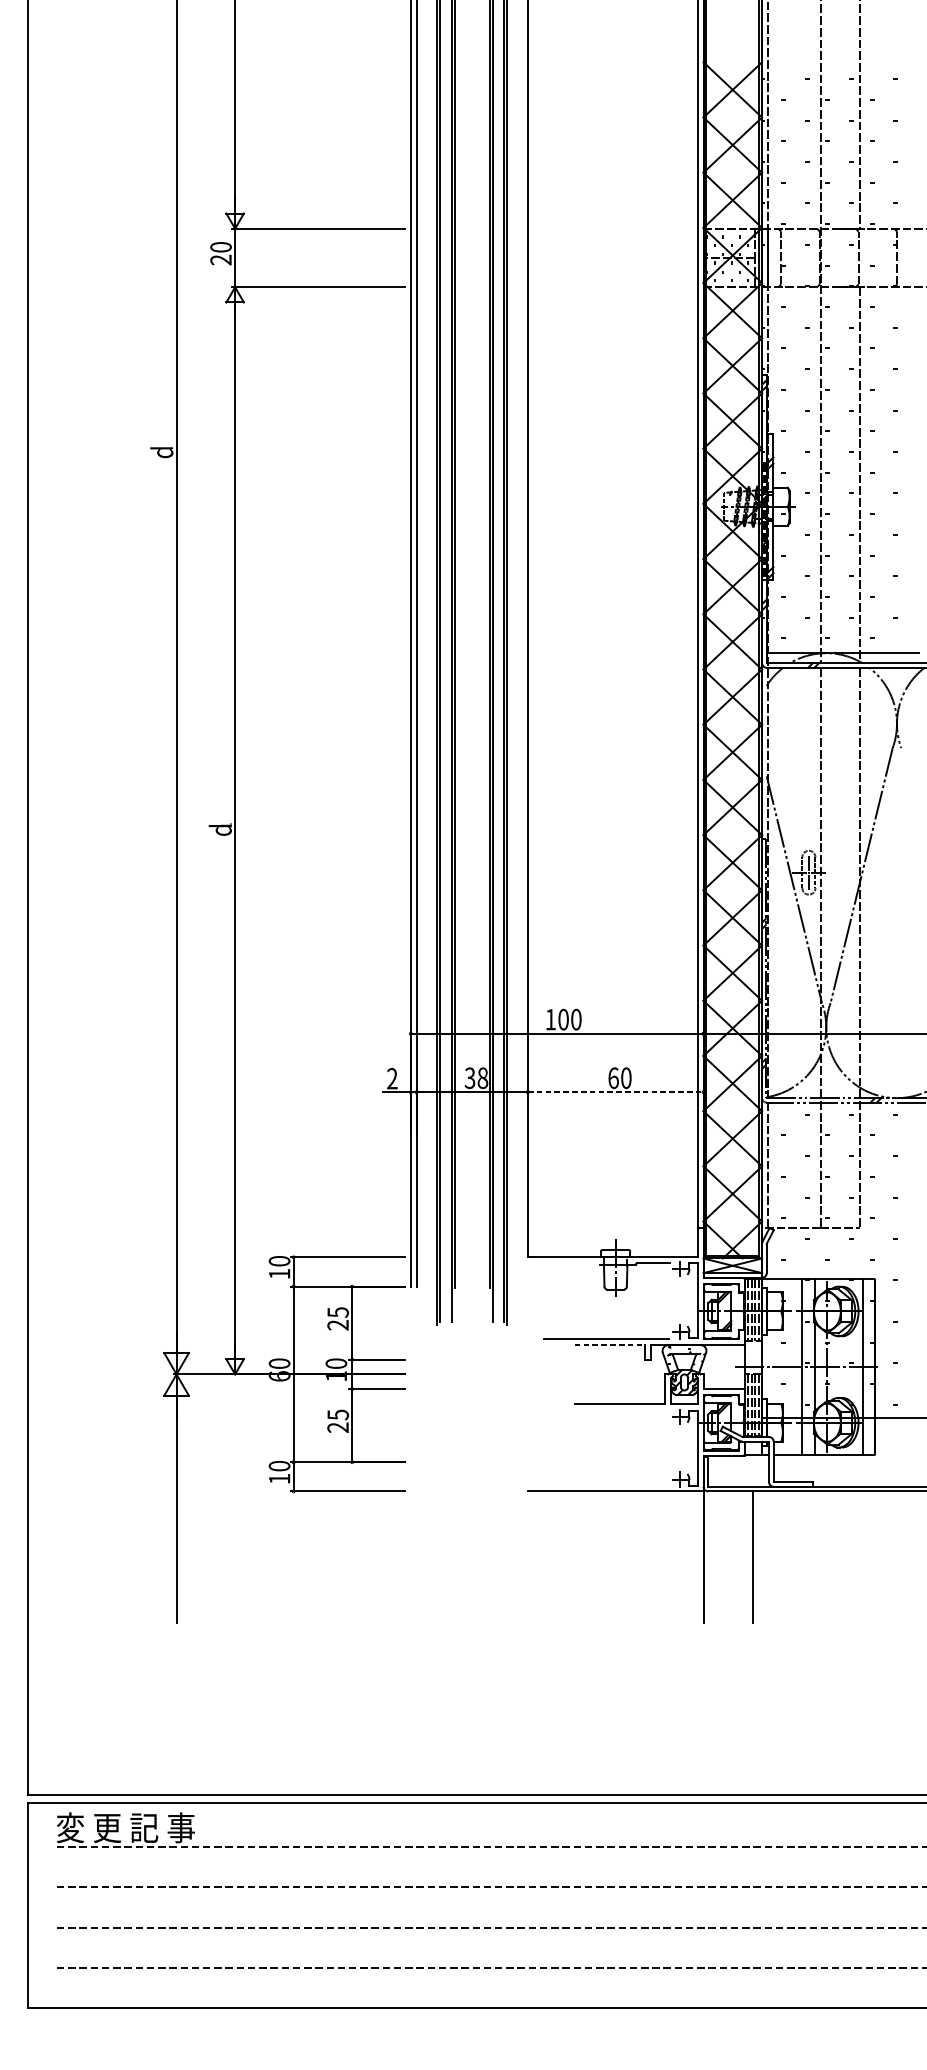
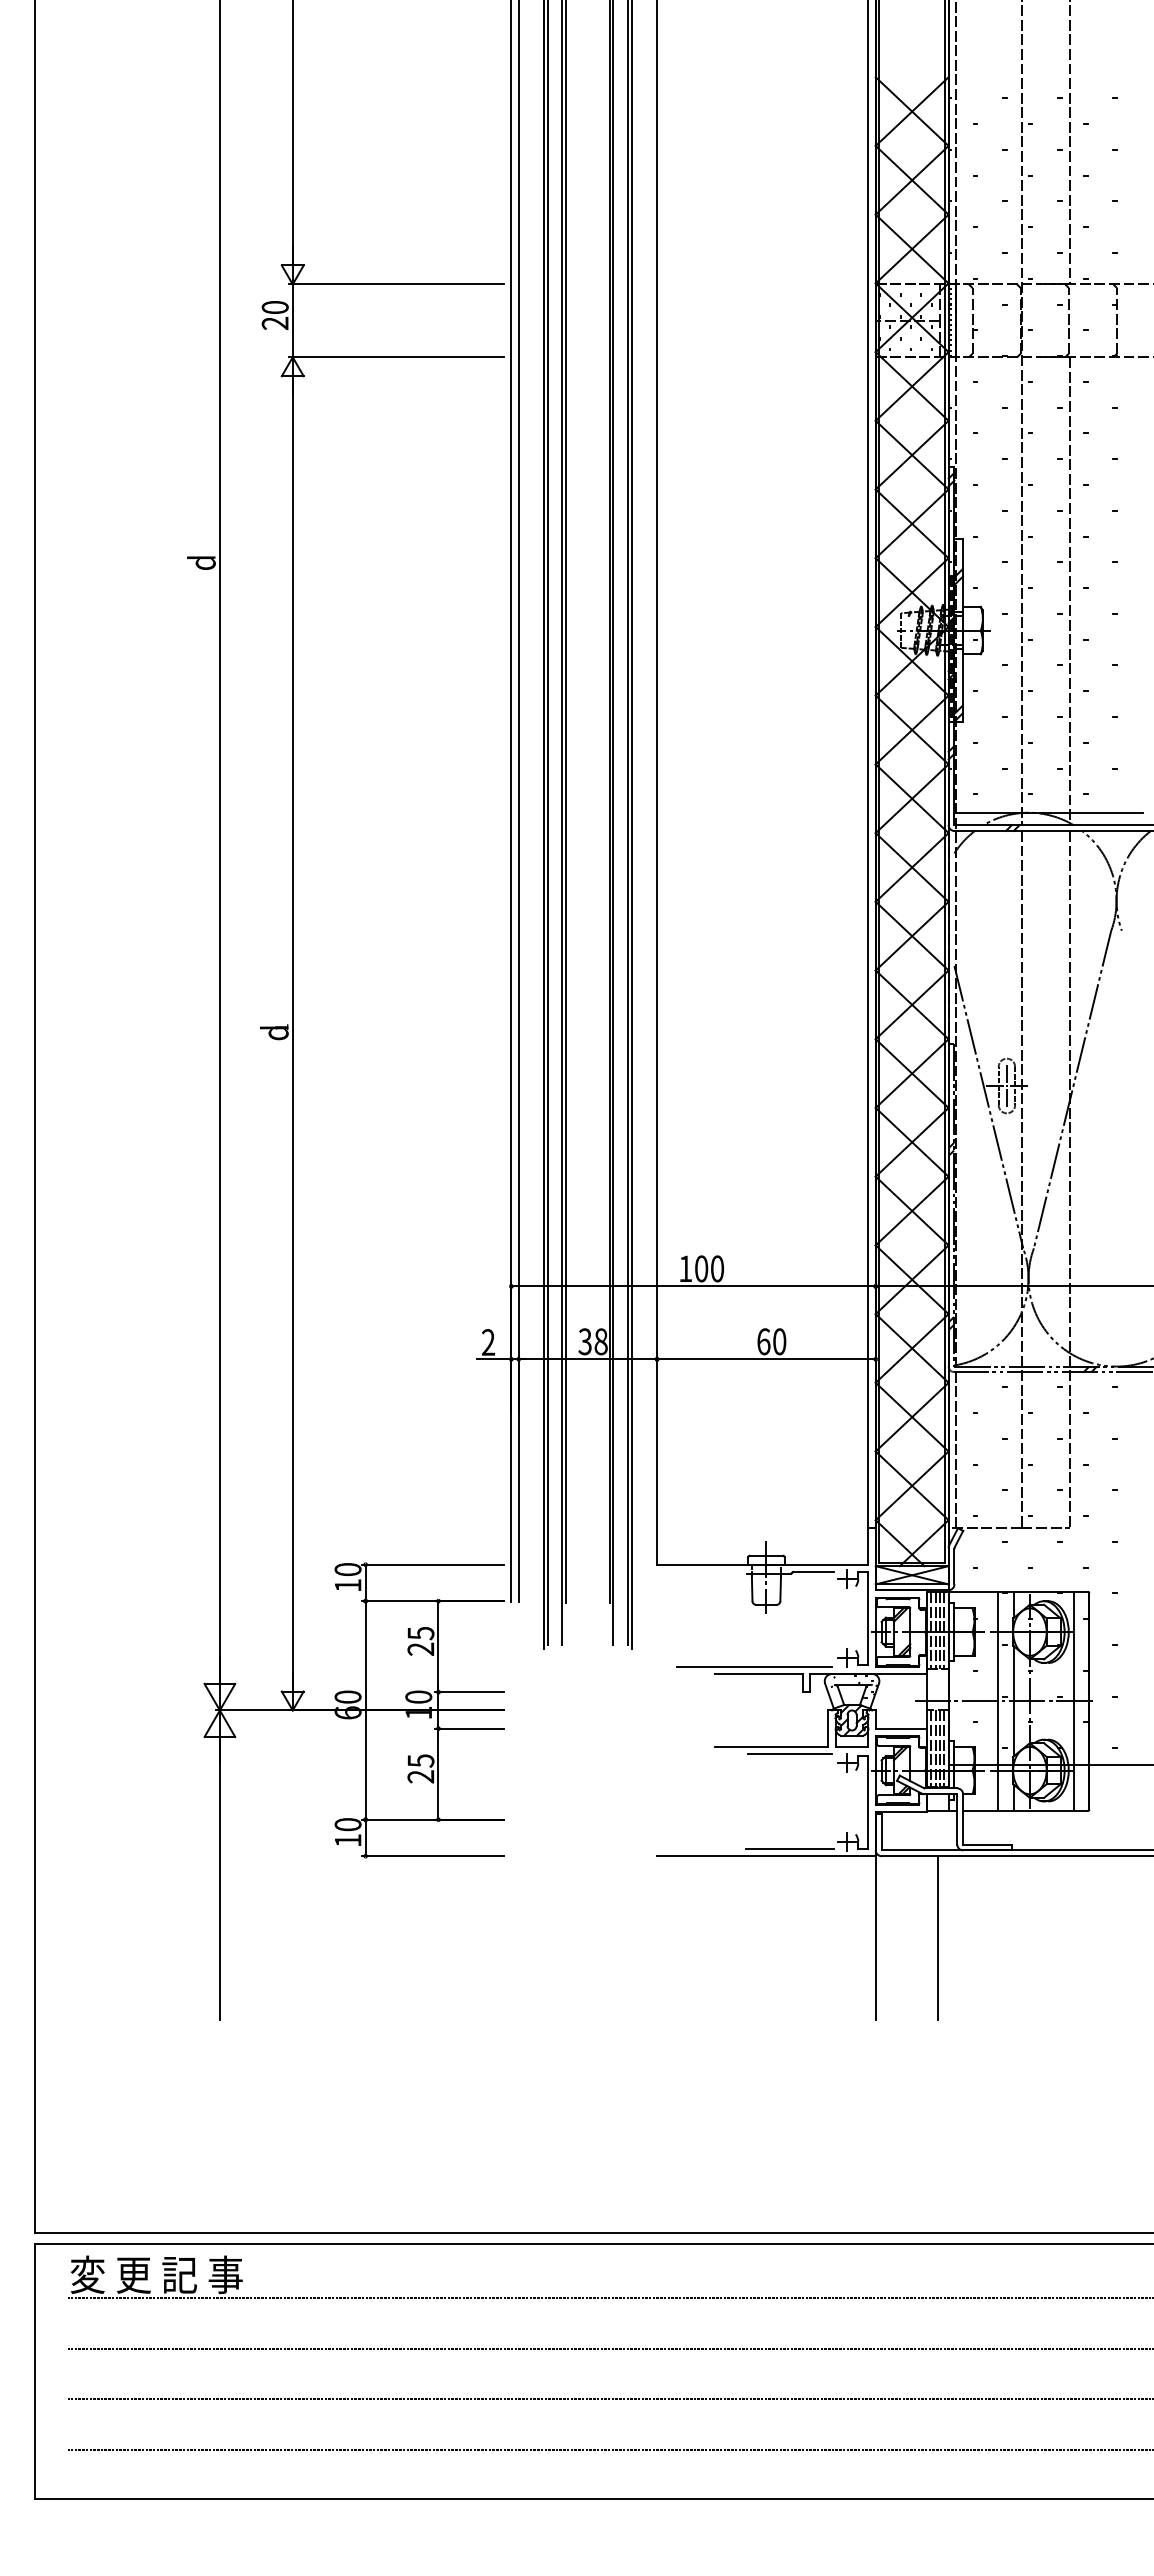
line: (615, 1092) -> (766, 1359), dashed -> solid
line: (610, 1345) -> (759, 1674), dashed -> solid
line: (634, 1409) -> (789, 1754), added
line: (634, 1485) -> (789, 1848), added

